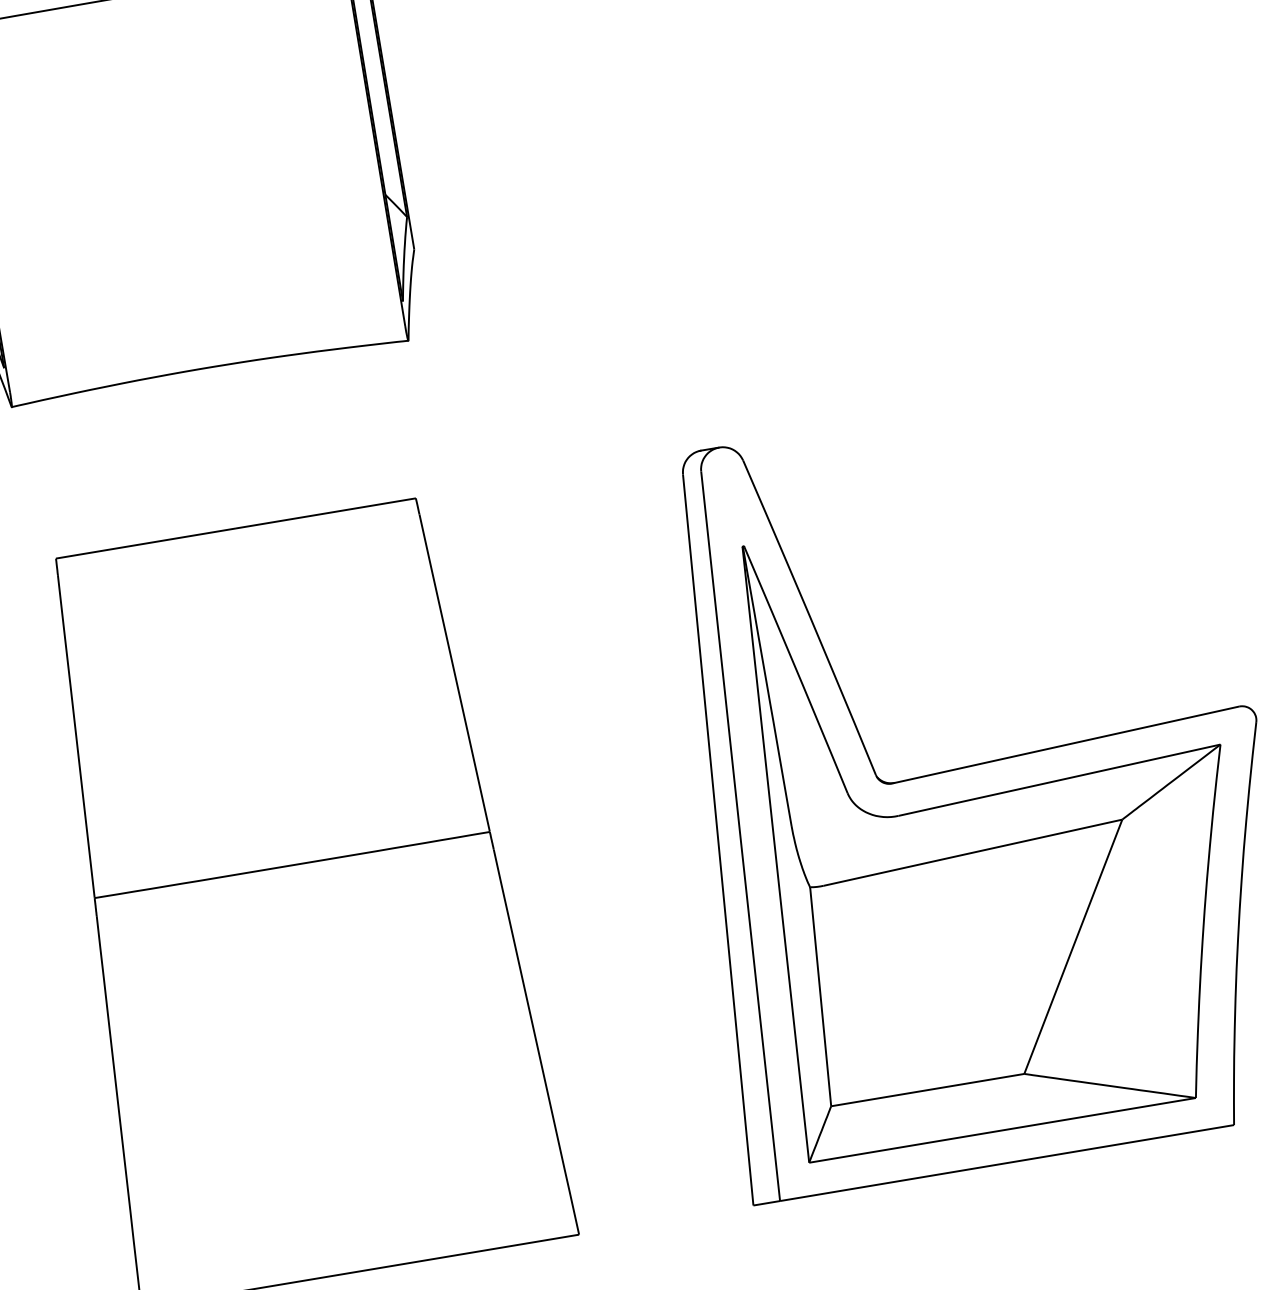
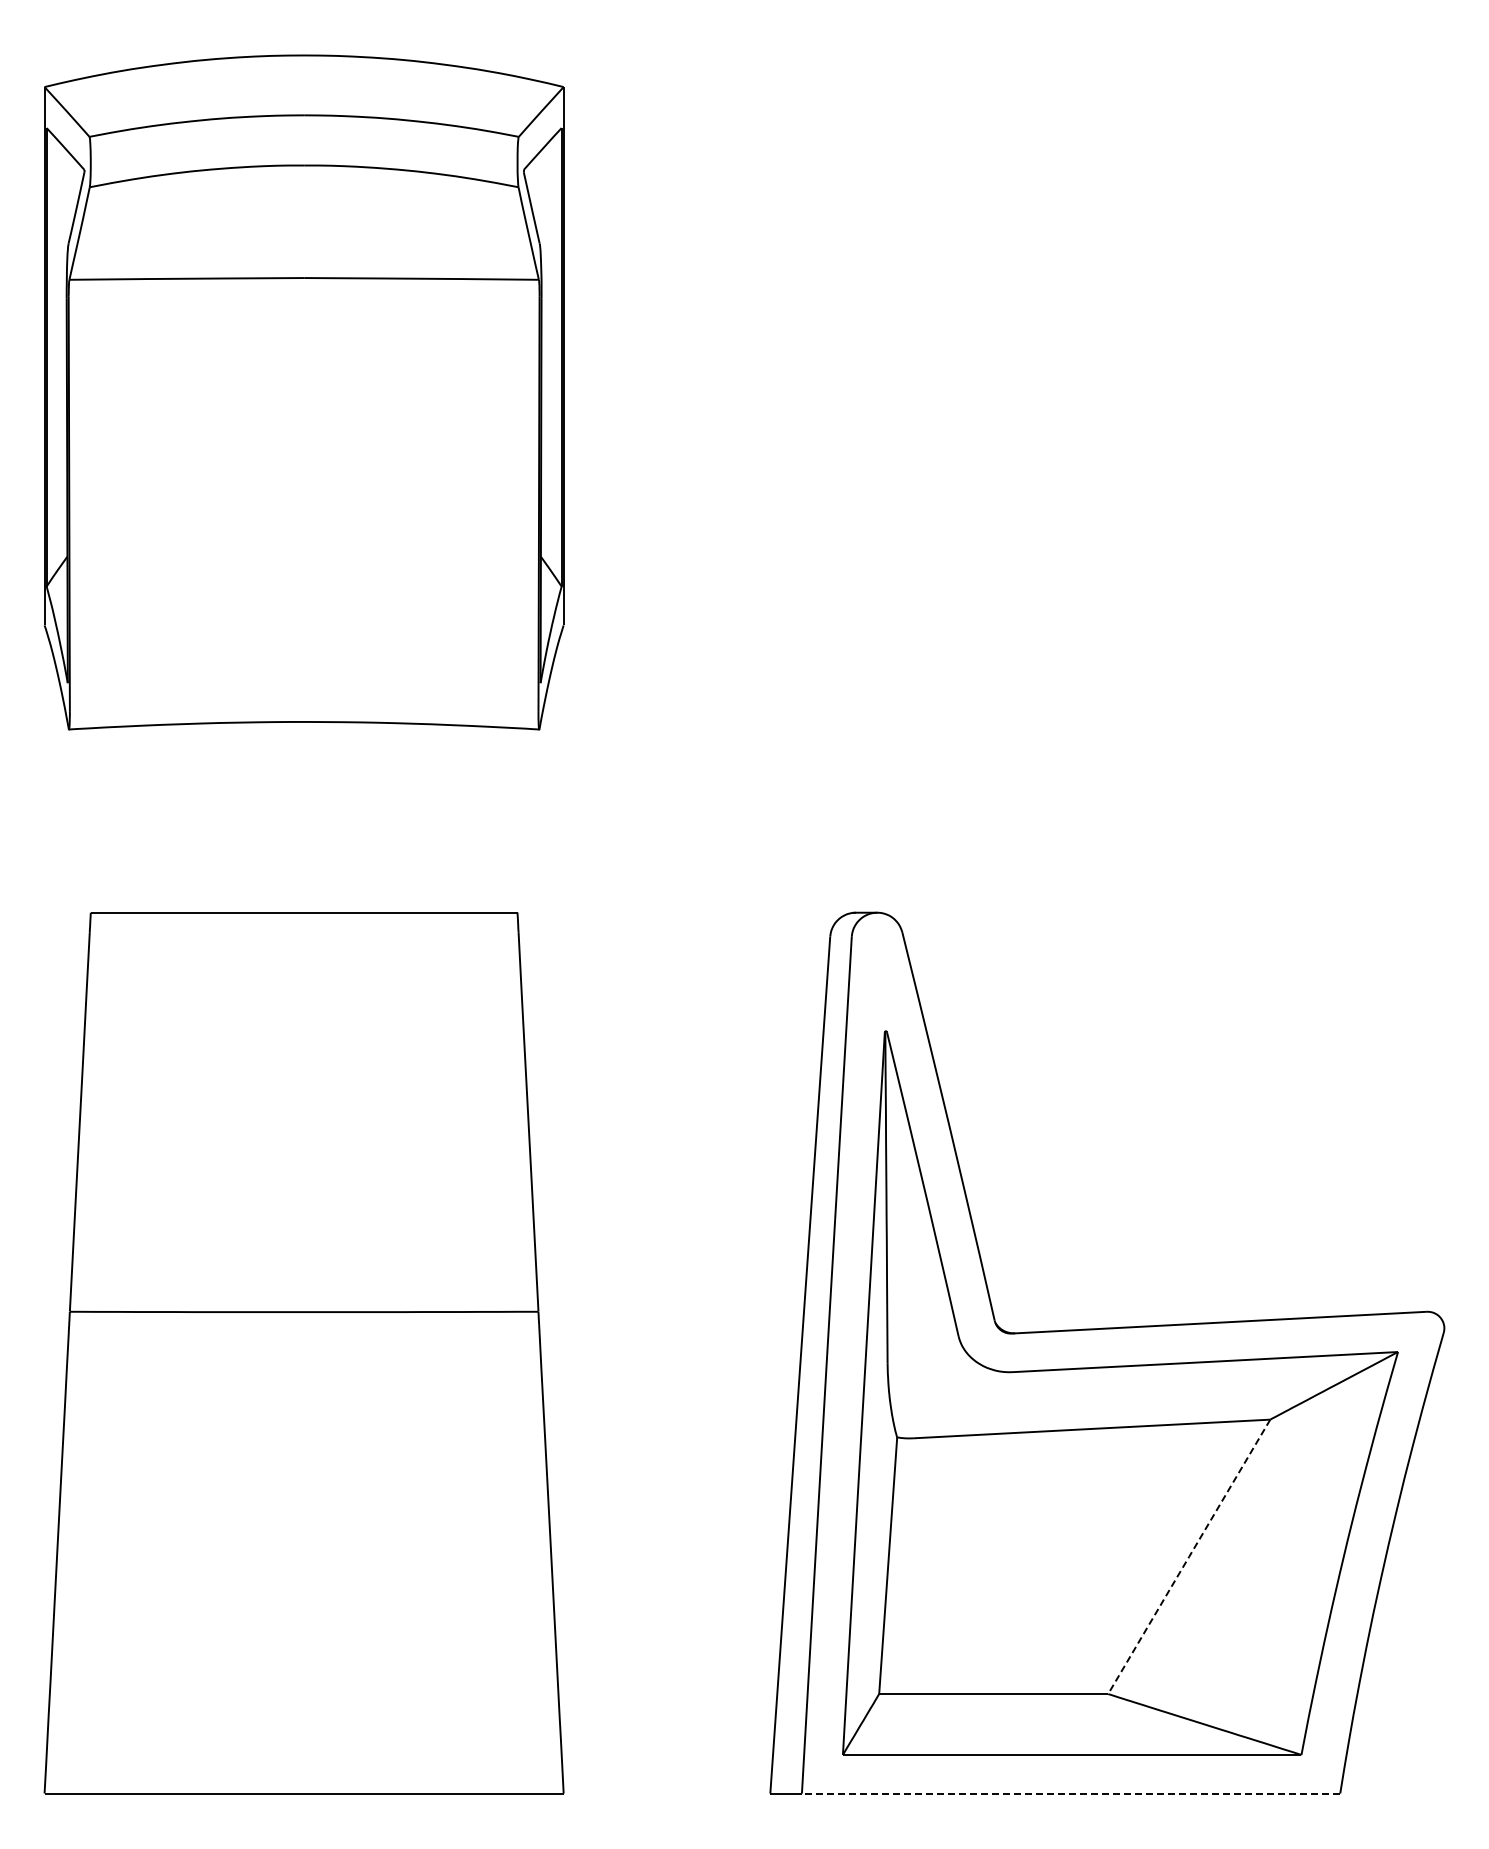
line: (1073, 946) -> (1189, 1556), solid -> dashed
line: (1006, 1163) -> (1070, 1793), solid -> dashed

